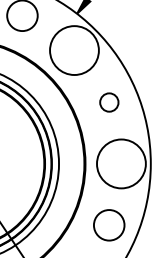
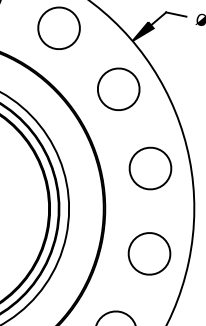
circle: (74, 50) -> (118, 89), size x0.62
circle: (109, 102) -> (150, 168), size x1.67
circle: (121, 163) -> (149, 253), size x0.62

